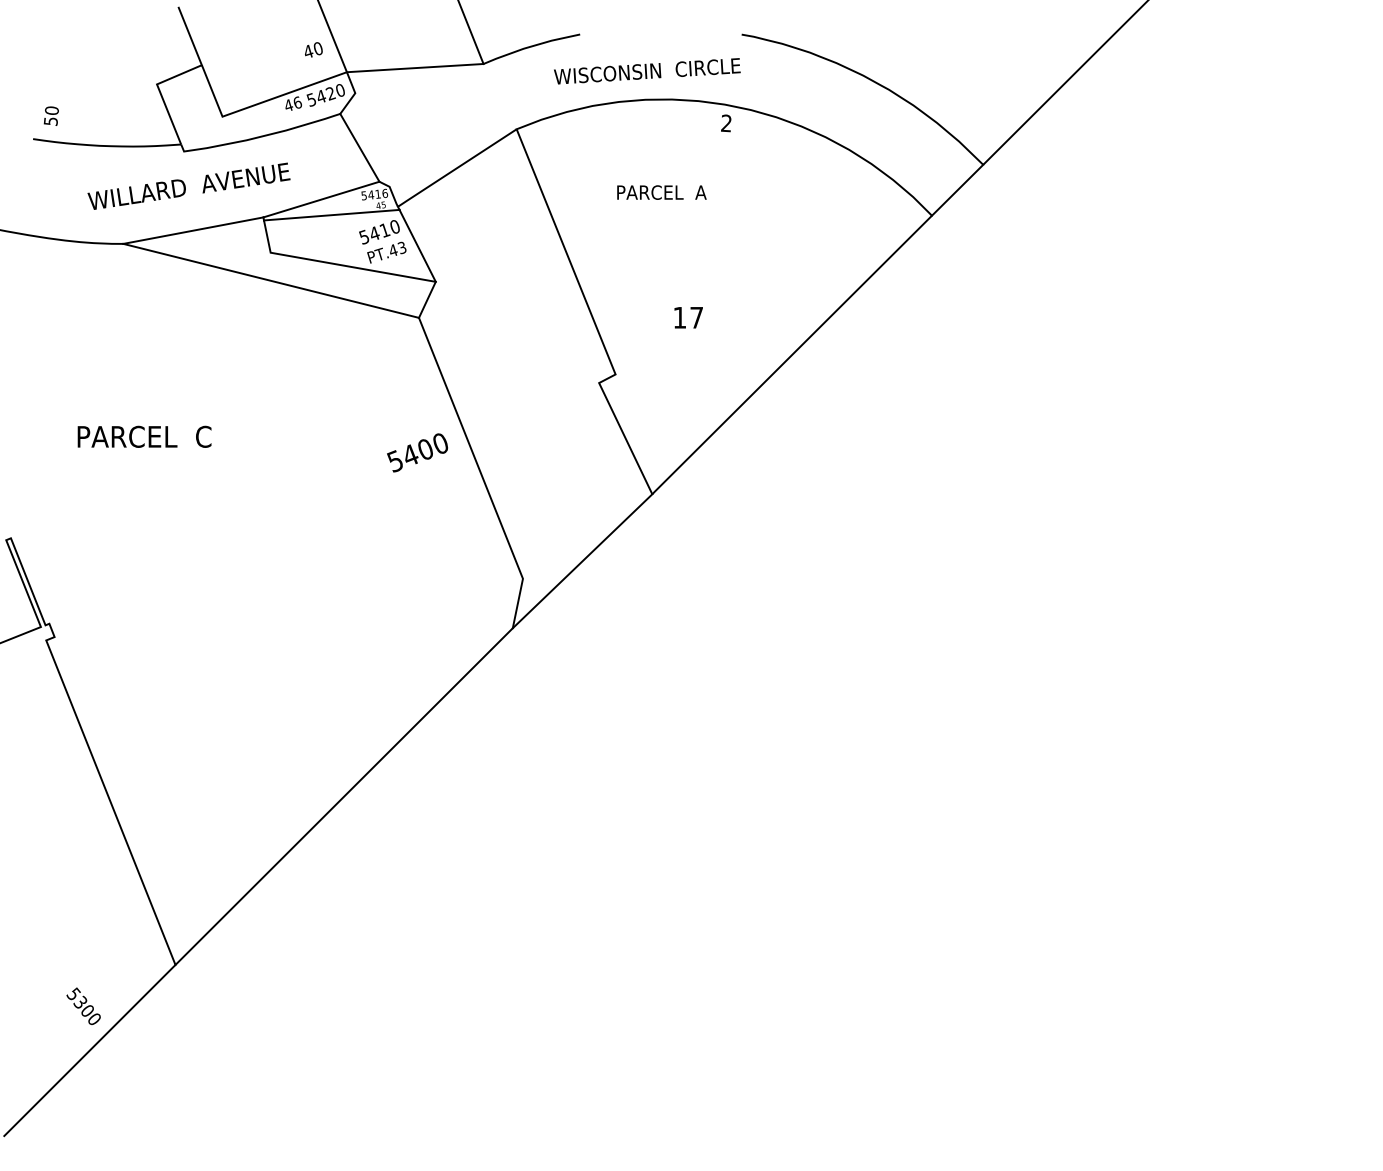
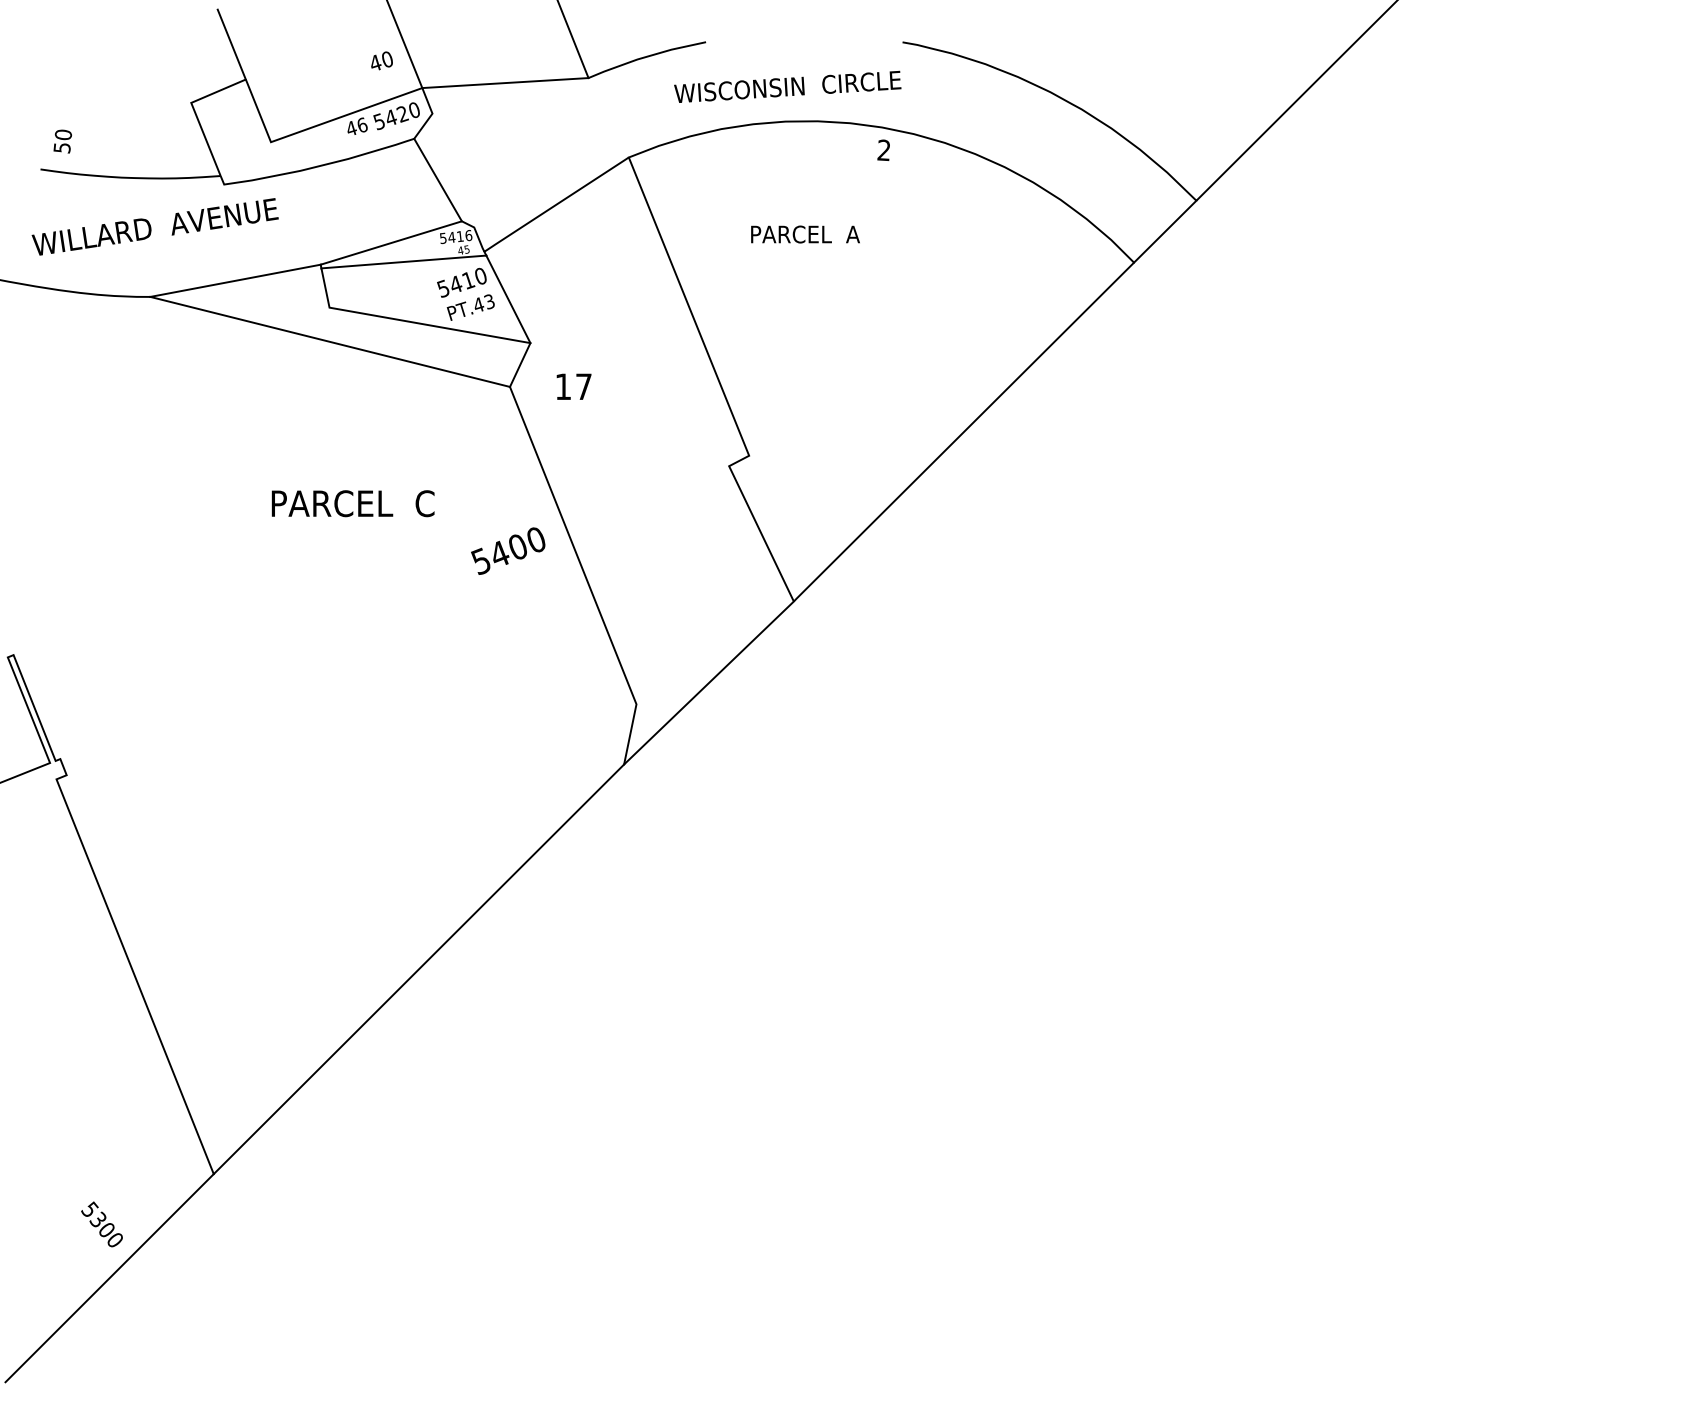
text: (188, 186) -> (154, 226), moved
text: (688, 317) -> (573, 386), moved
text: (144, 436) -> (352, 503), moved

